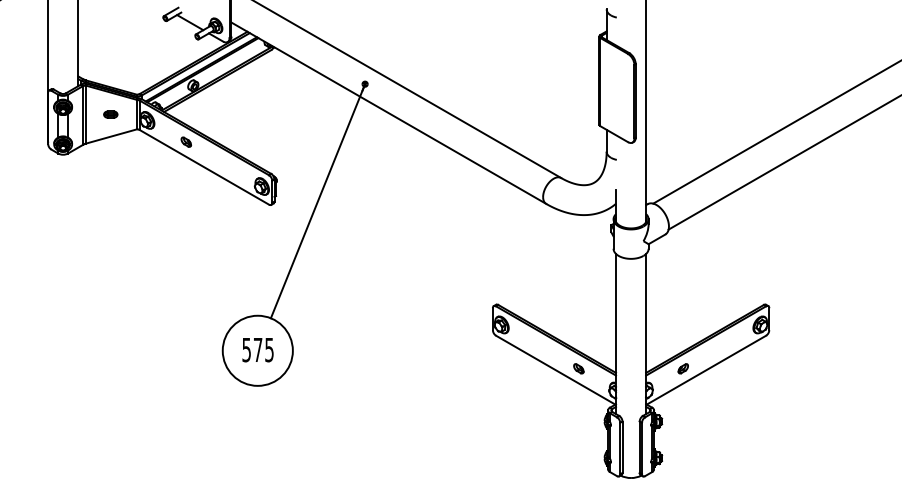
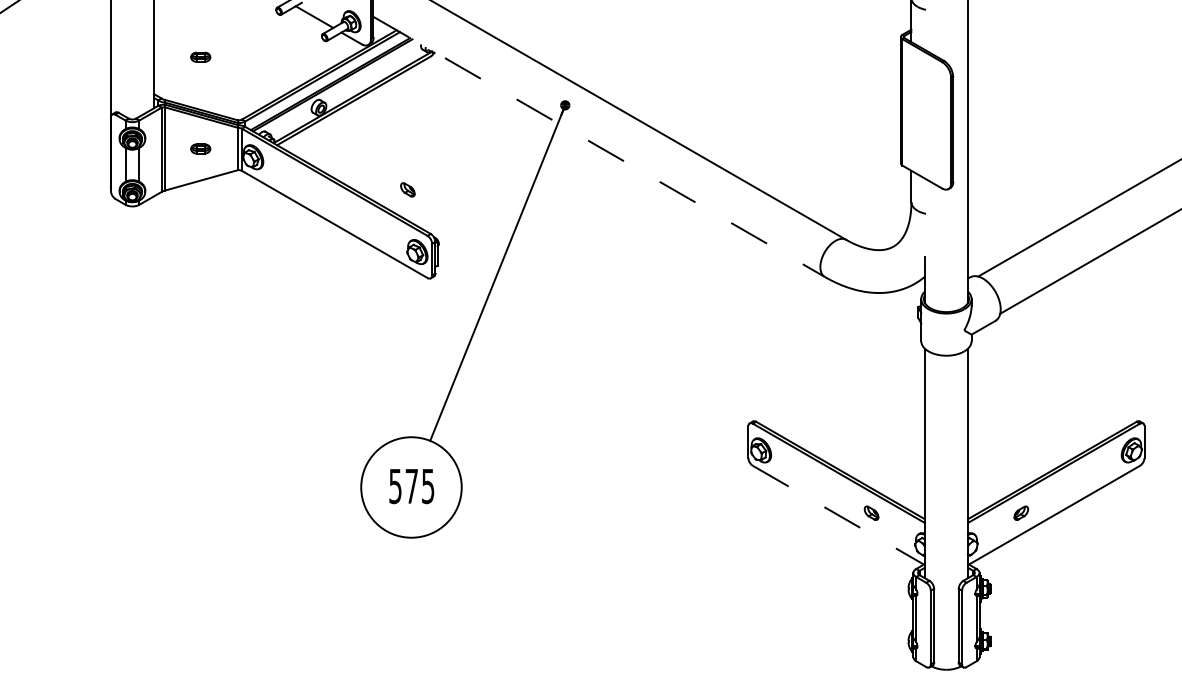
part: (110, 50) -> (200, 57), added
line: (388, 113) -> (598, 147), solid -> dashed
part: (186, 141) -> (408, 188), moved
line: (555, 370) -> (838, 515), solid -> dashed

